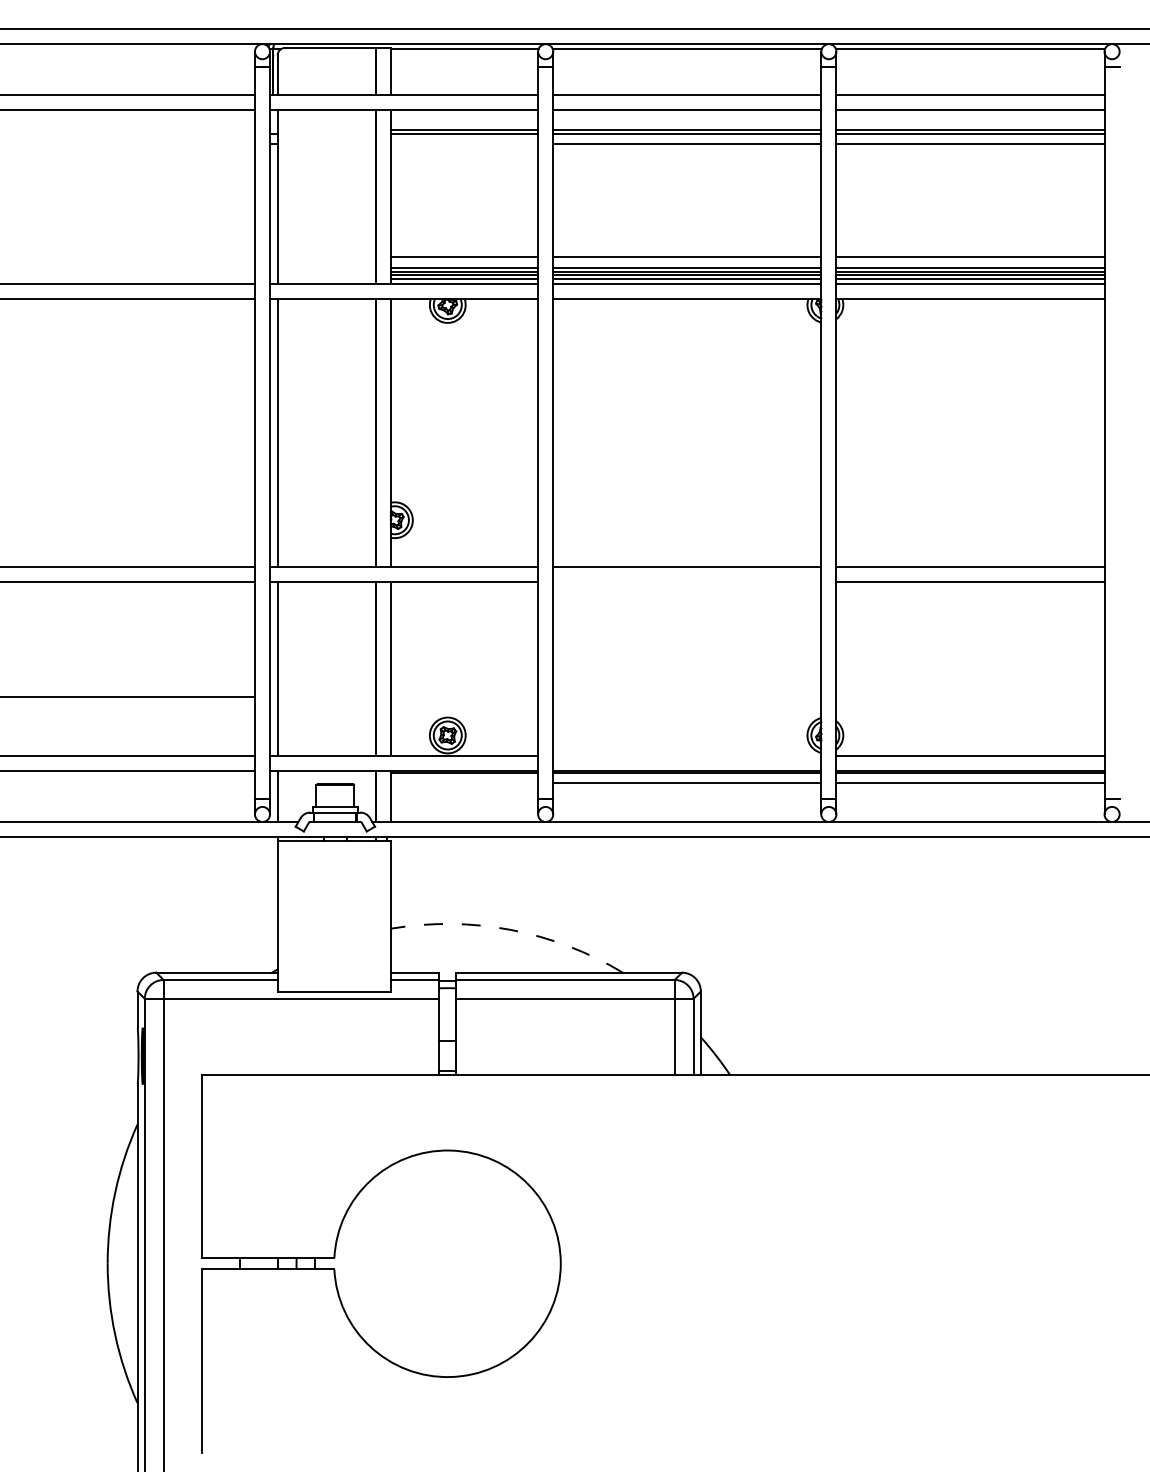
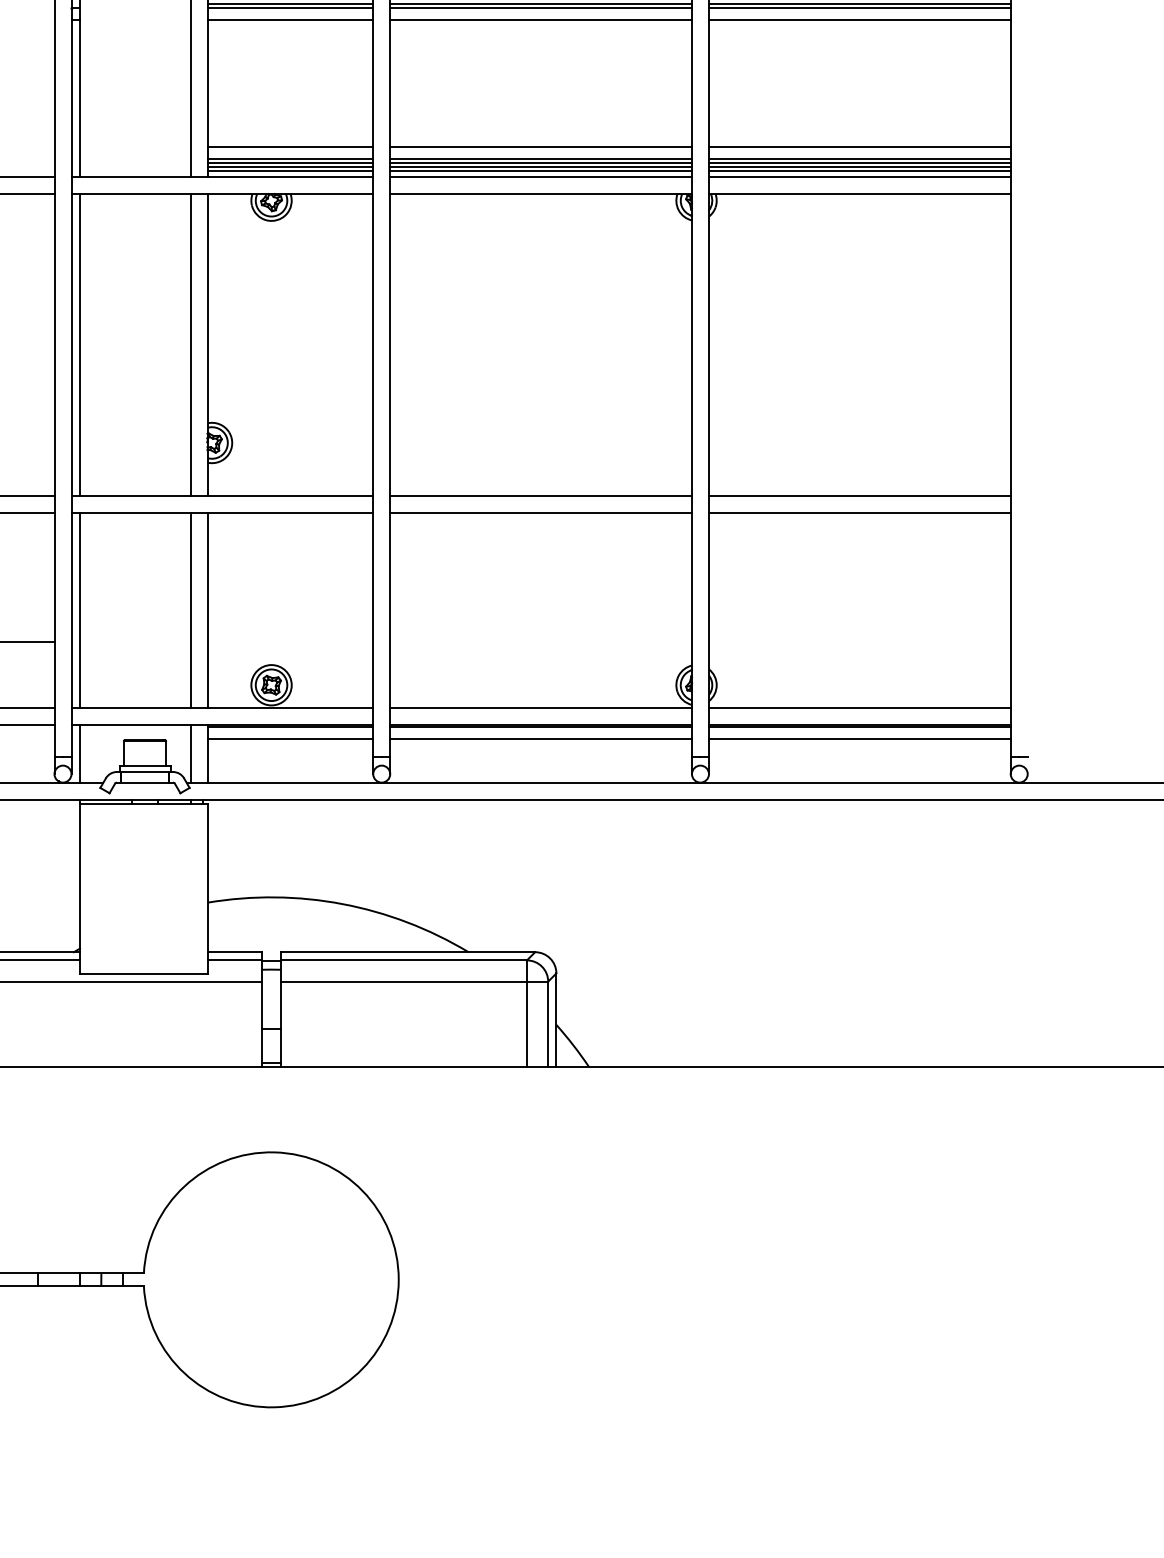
line: (464, 144) -> (290, 20), added
line: (687, 582) -> (541, 513), added
line: (687, 755) -> (541, 707), added
line: (464, 783) -> (290, 739), added
arc: (510, 929) -> (342, 903), dashed -> solid

